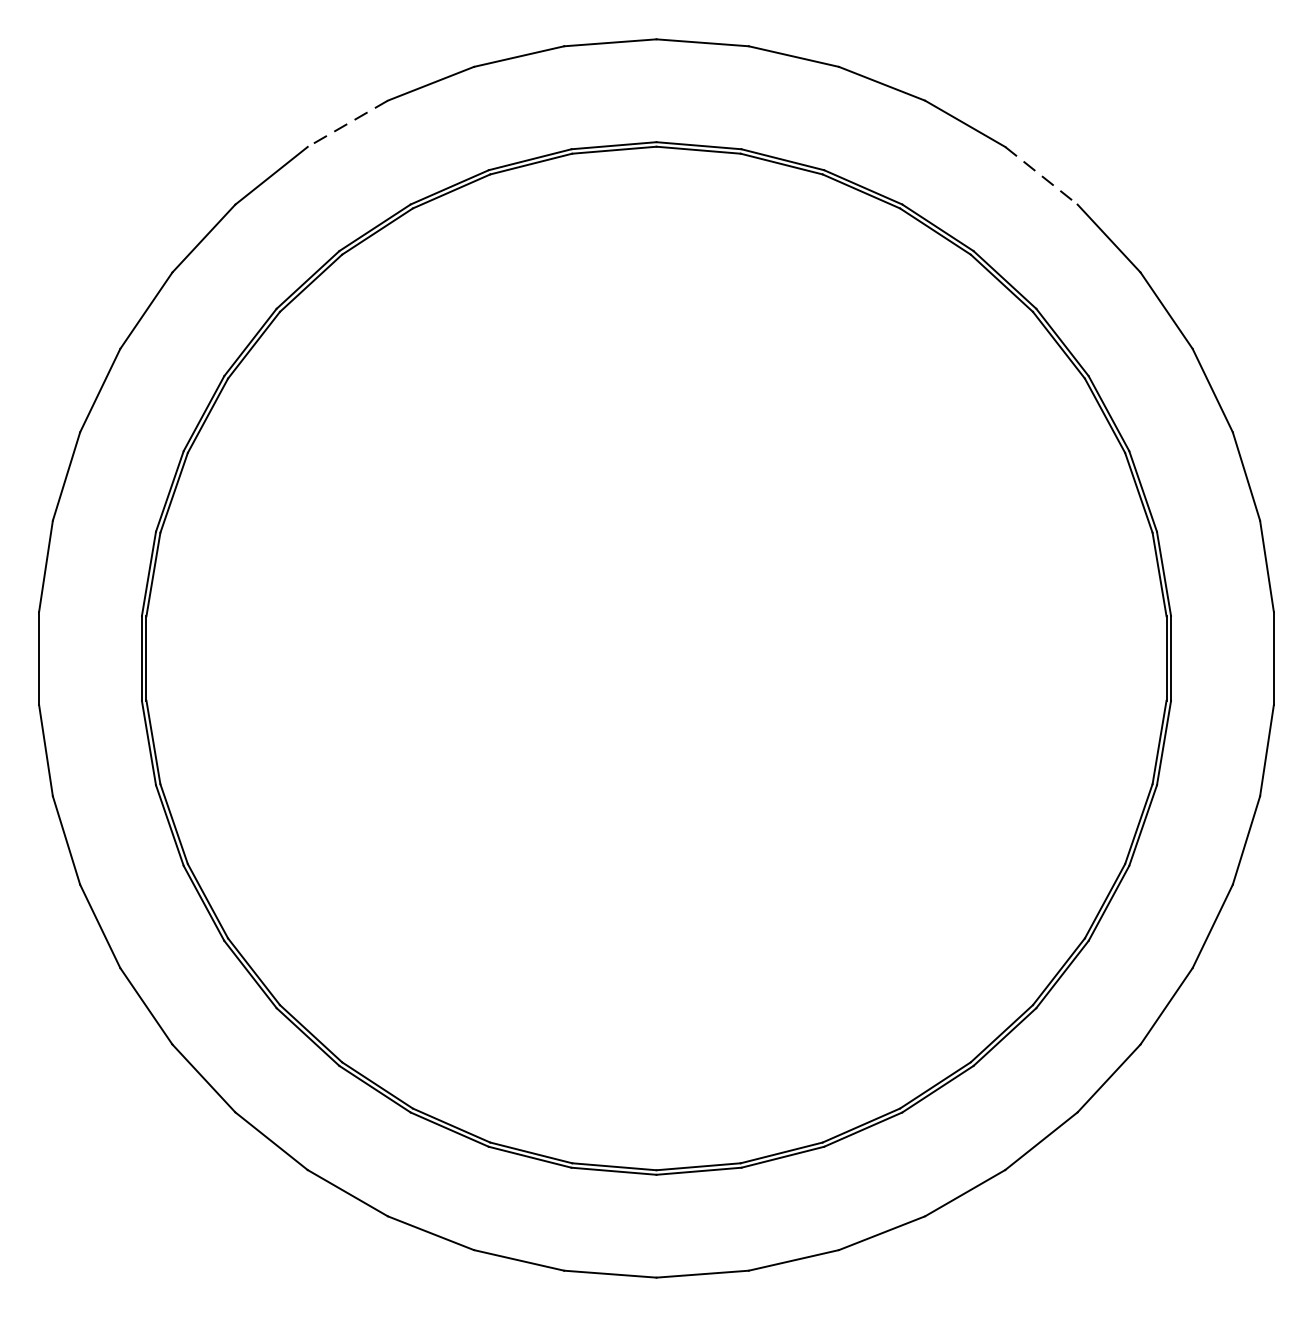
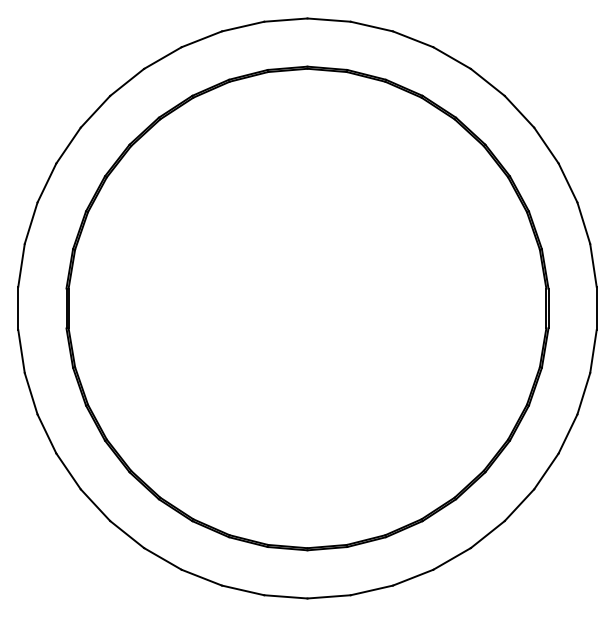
line: (346, 124) -> (162, 58), dashed -> solid
line: (1040, 175) -> (487, 82), dashed -> solid

